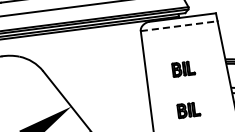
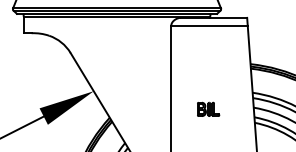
line: (180, 25) -> (210, 25), dashed -> solid
part: (183, 68) -> (208, 67), removed

